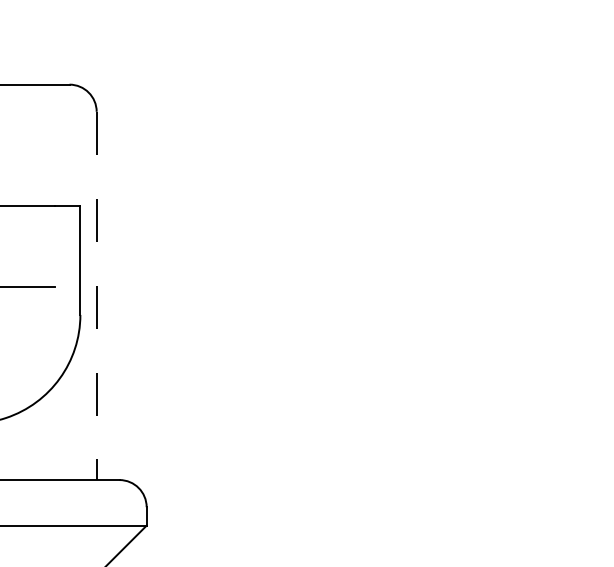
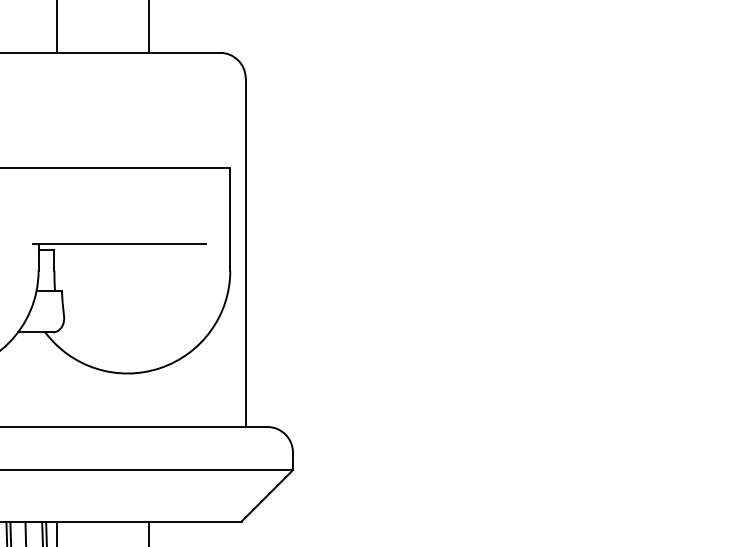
line: (96, 296) -> (245, 253), dashed -> solid

